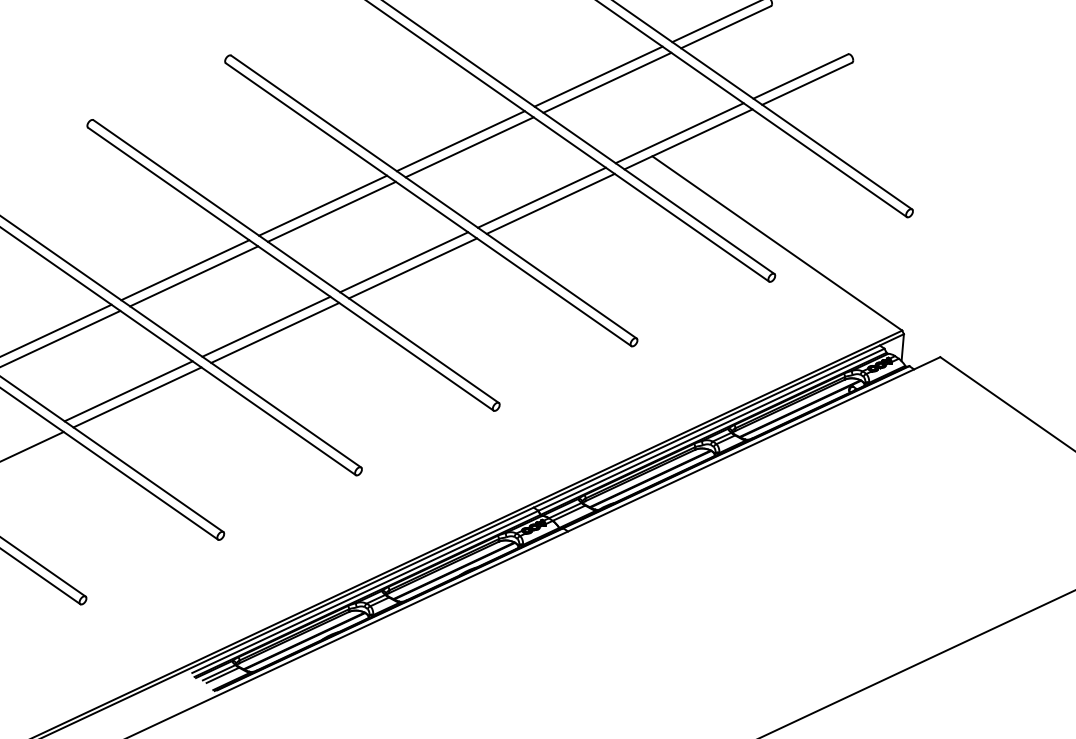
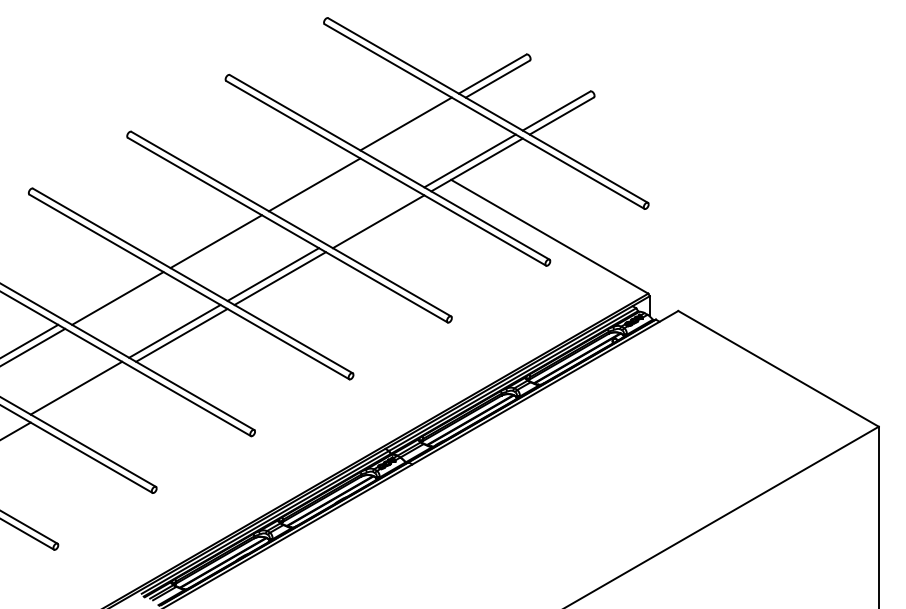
line: (606, 82) -> (412, 127), removed
line: (460, 140) -> (307, 180), removed
line: (541, 197) -> (371, 217), removed
line: (323, 205) -> (209, 237), removed
line: (184, 270) -> (110, 294), removed
line: (137, 396) -> (83, 391), removed

